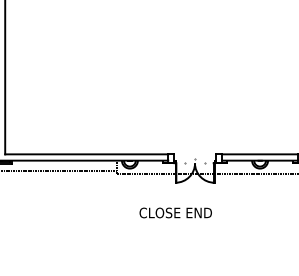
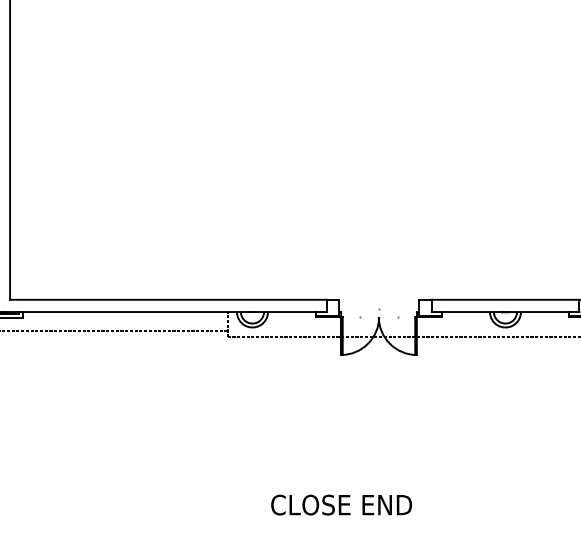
text: (175, 212) -> (341, 504), moved

